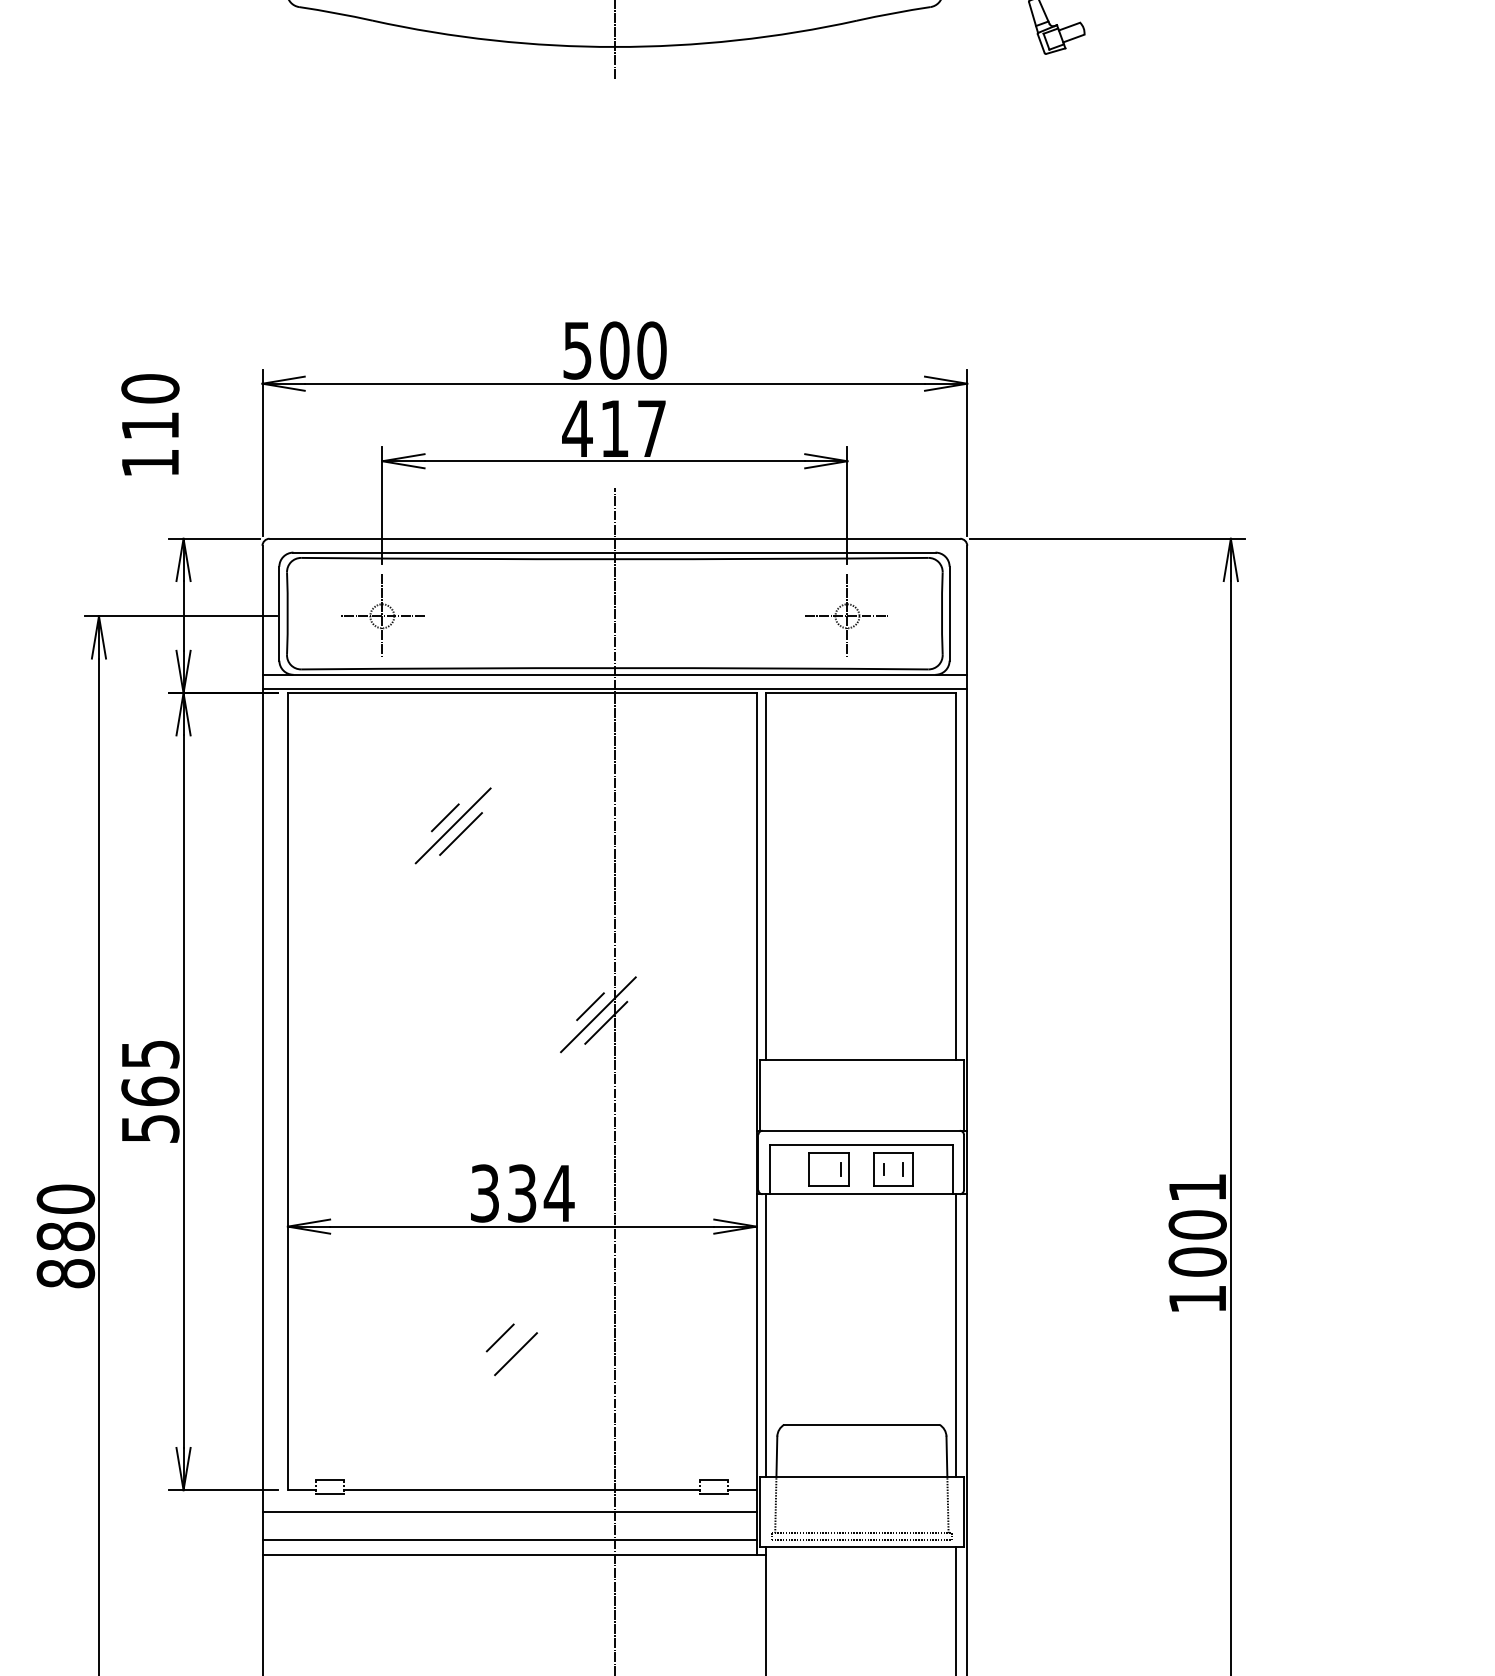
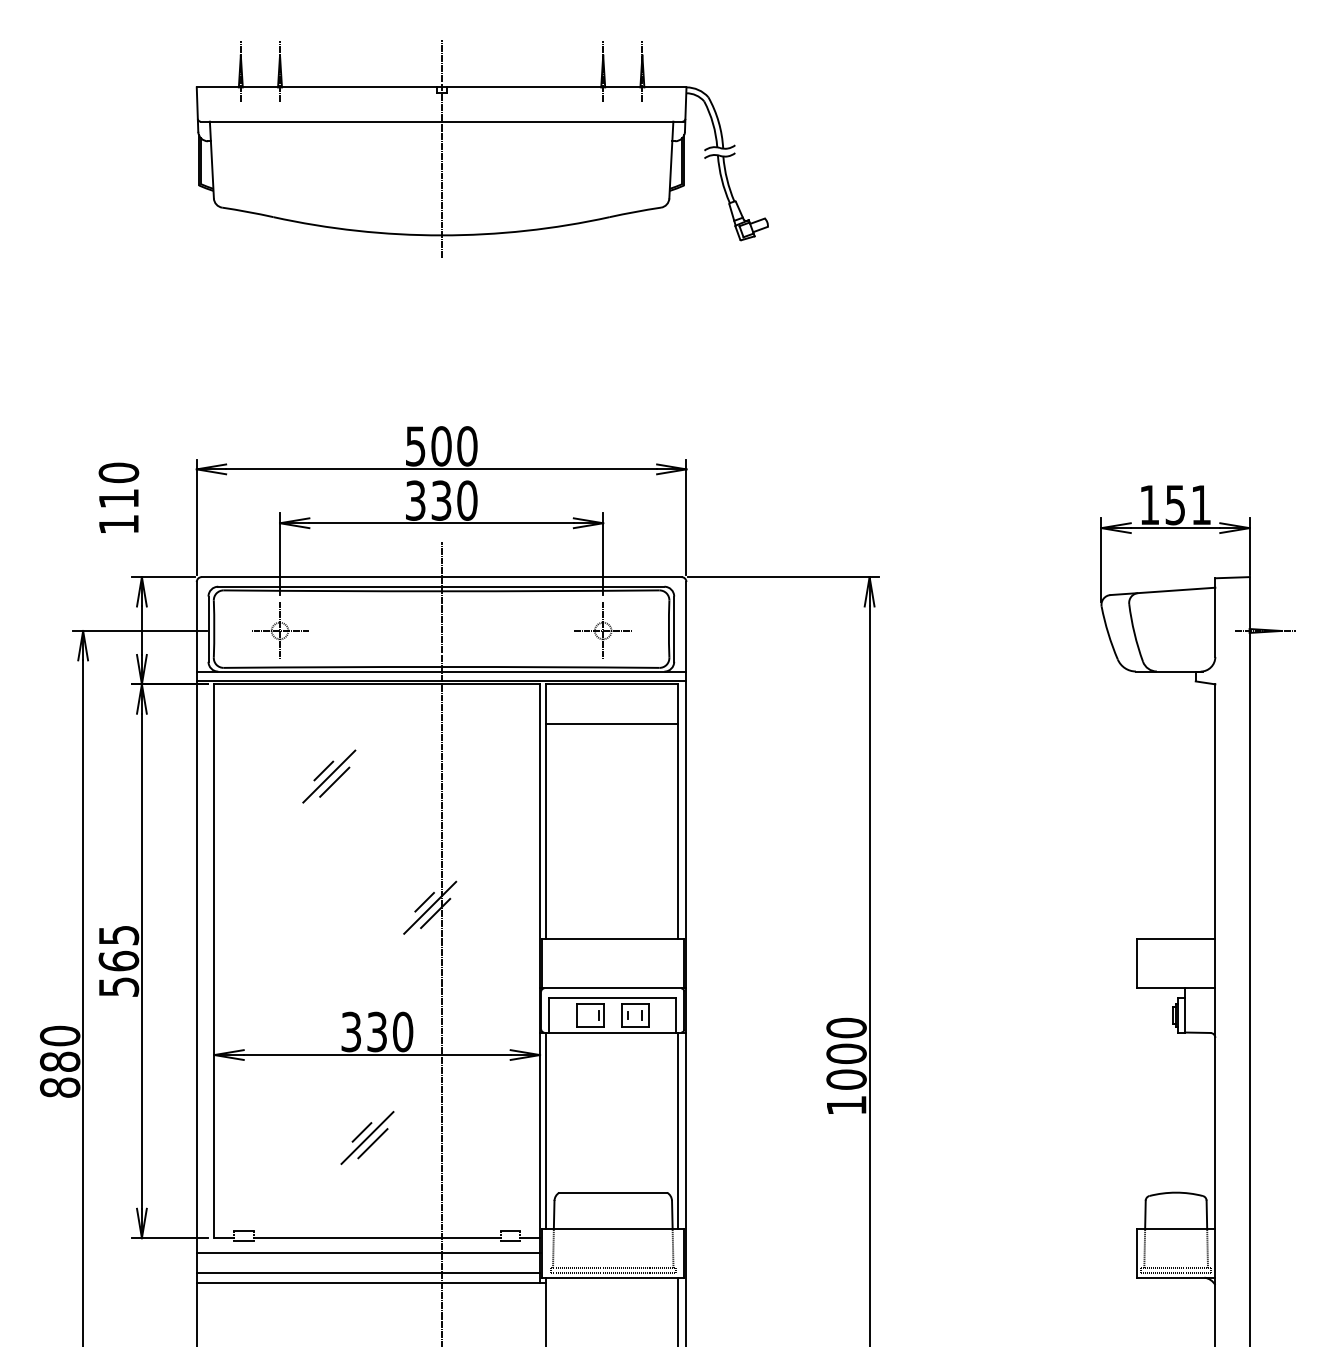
text: (613, 428) -> (440, 500), 417 -> 330
line: (860, 750) -> (612, 724), added
text: (1197, 1186) -> (846, 1027), 1001 -> 1000
text: (558, 1192) -> (402, 1031), 334 -> 330
line: (508, 1345) -> (367, 1137), added

